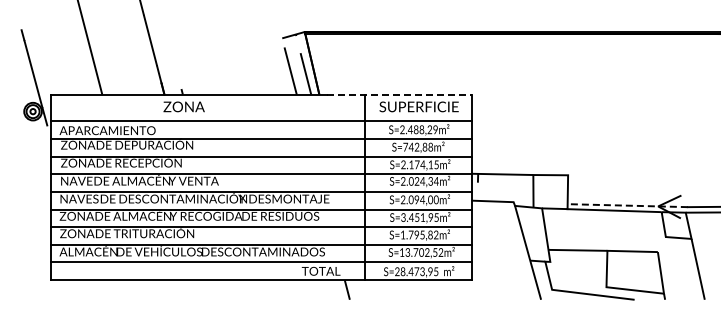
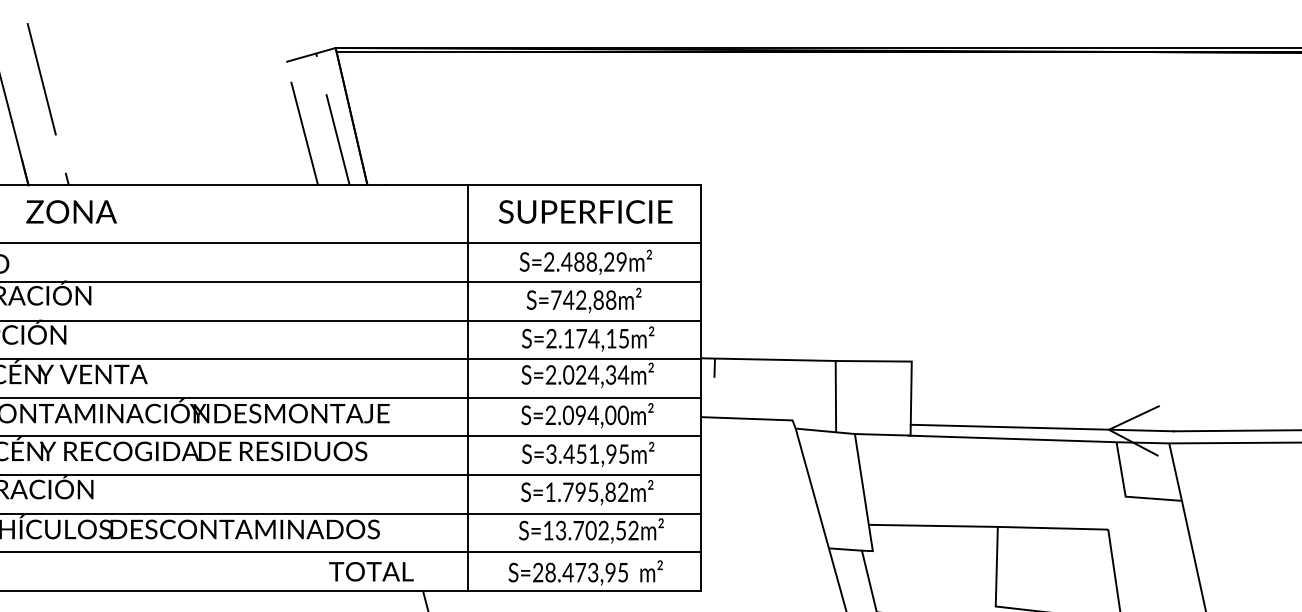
line: (170, 45) -> (41, 77), added
line: (400, 94) -> (544, 184), dashed -> solid
line: (627, 205) -> (1041, 427), dashed -> solid

